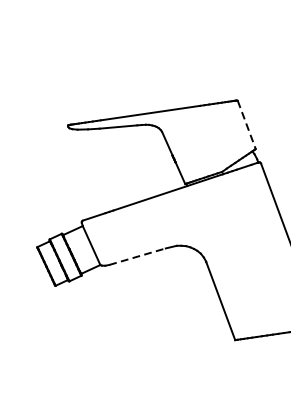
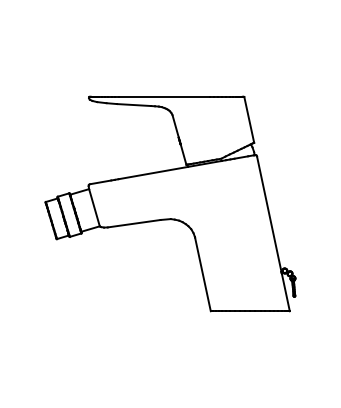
line: (247, 125) -> (249, 120), dashed -> solid
line: (137, 256) -> (134, 223), dashed -> solid

